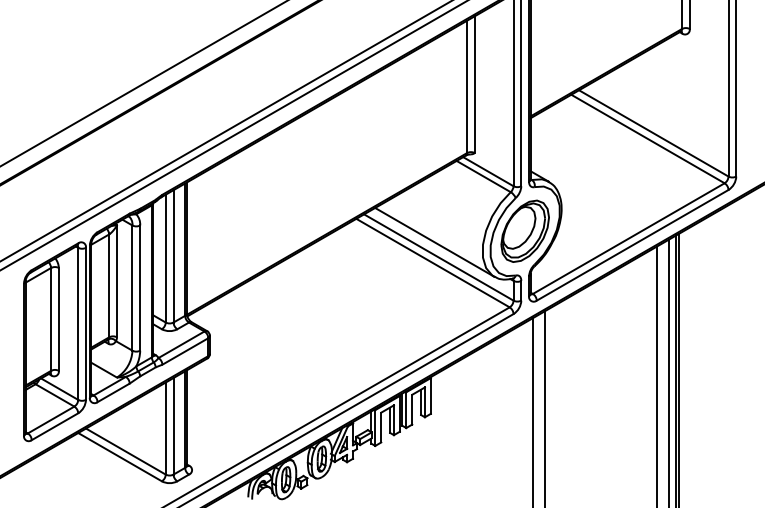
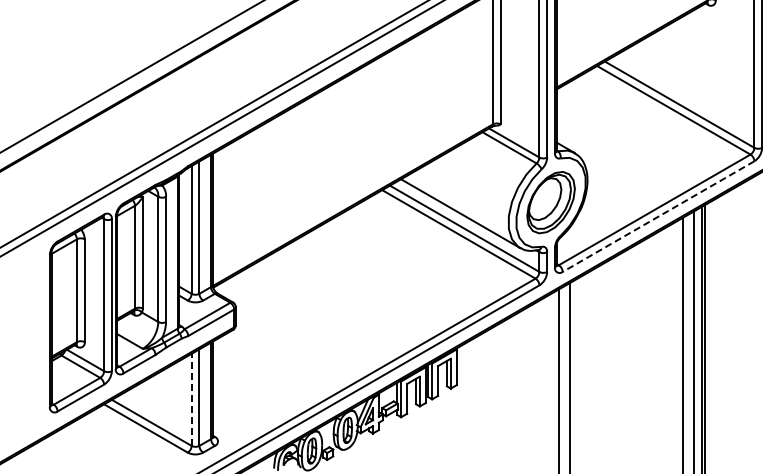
line: (632, 245) -> (658, 216), solid -> dashed
line: (165, 428) -> (191, 399), solid -> dashed

